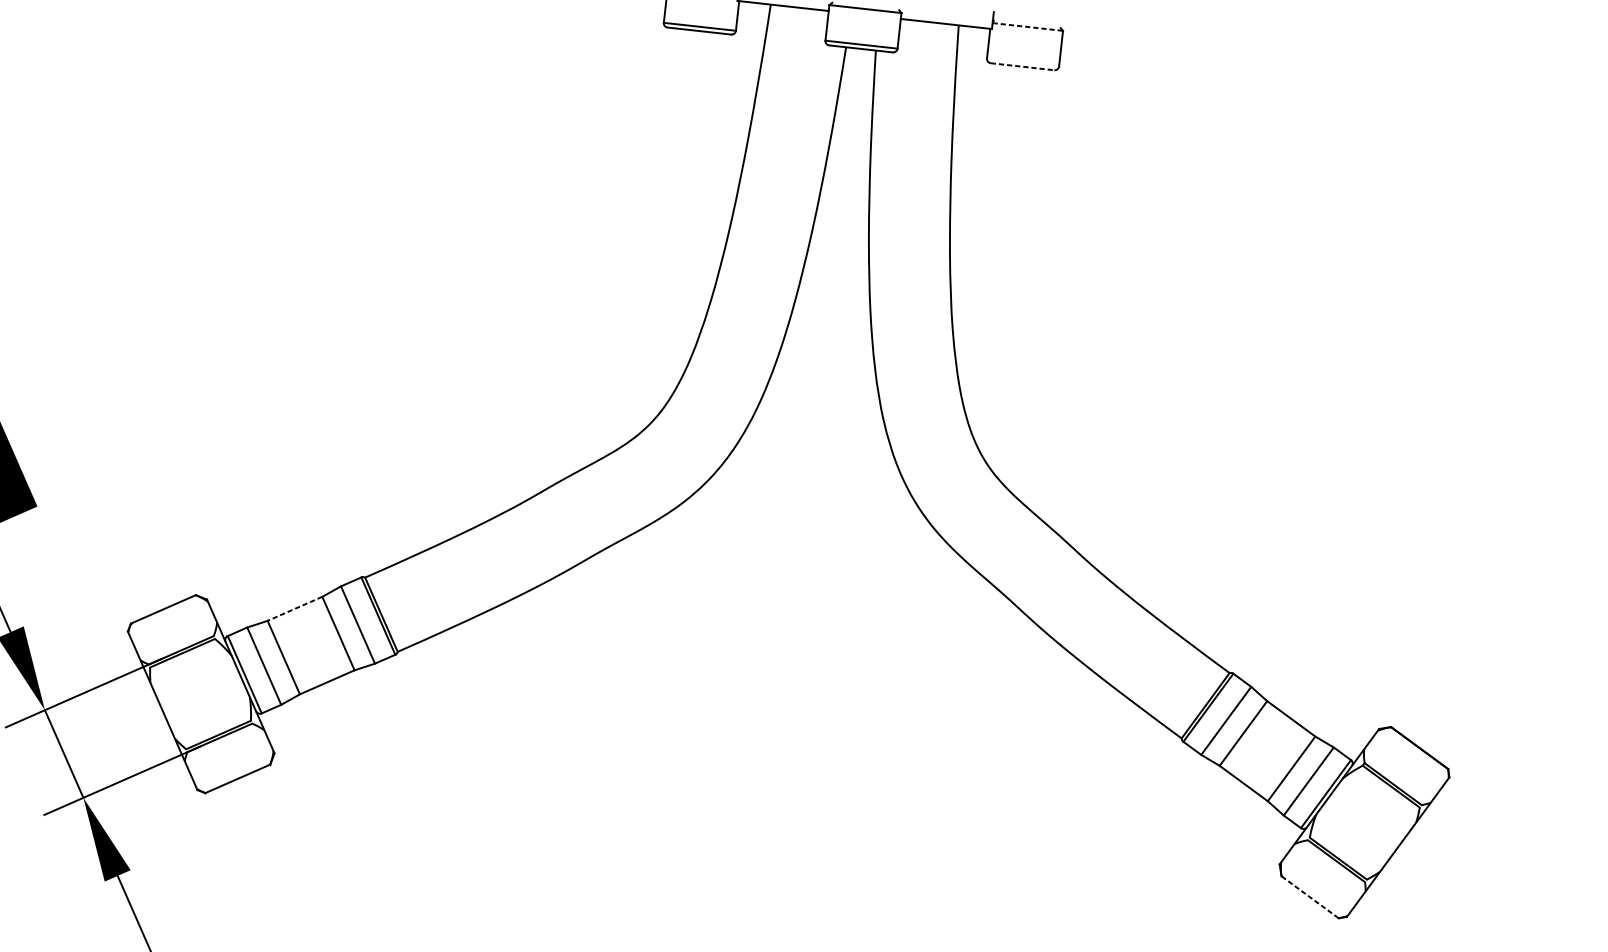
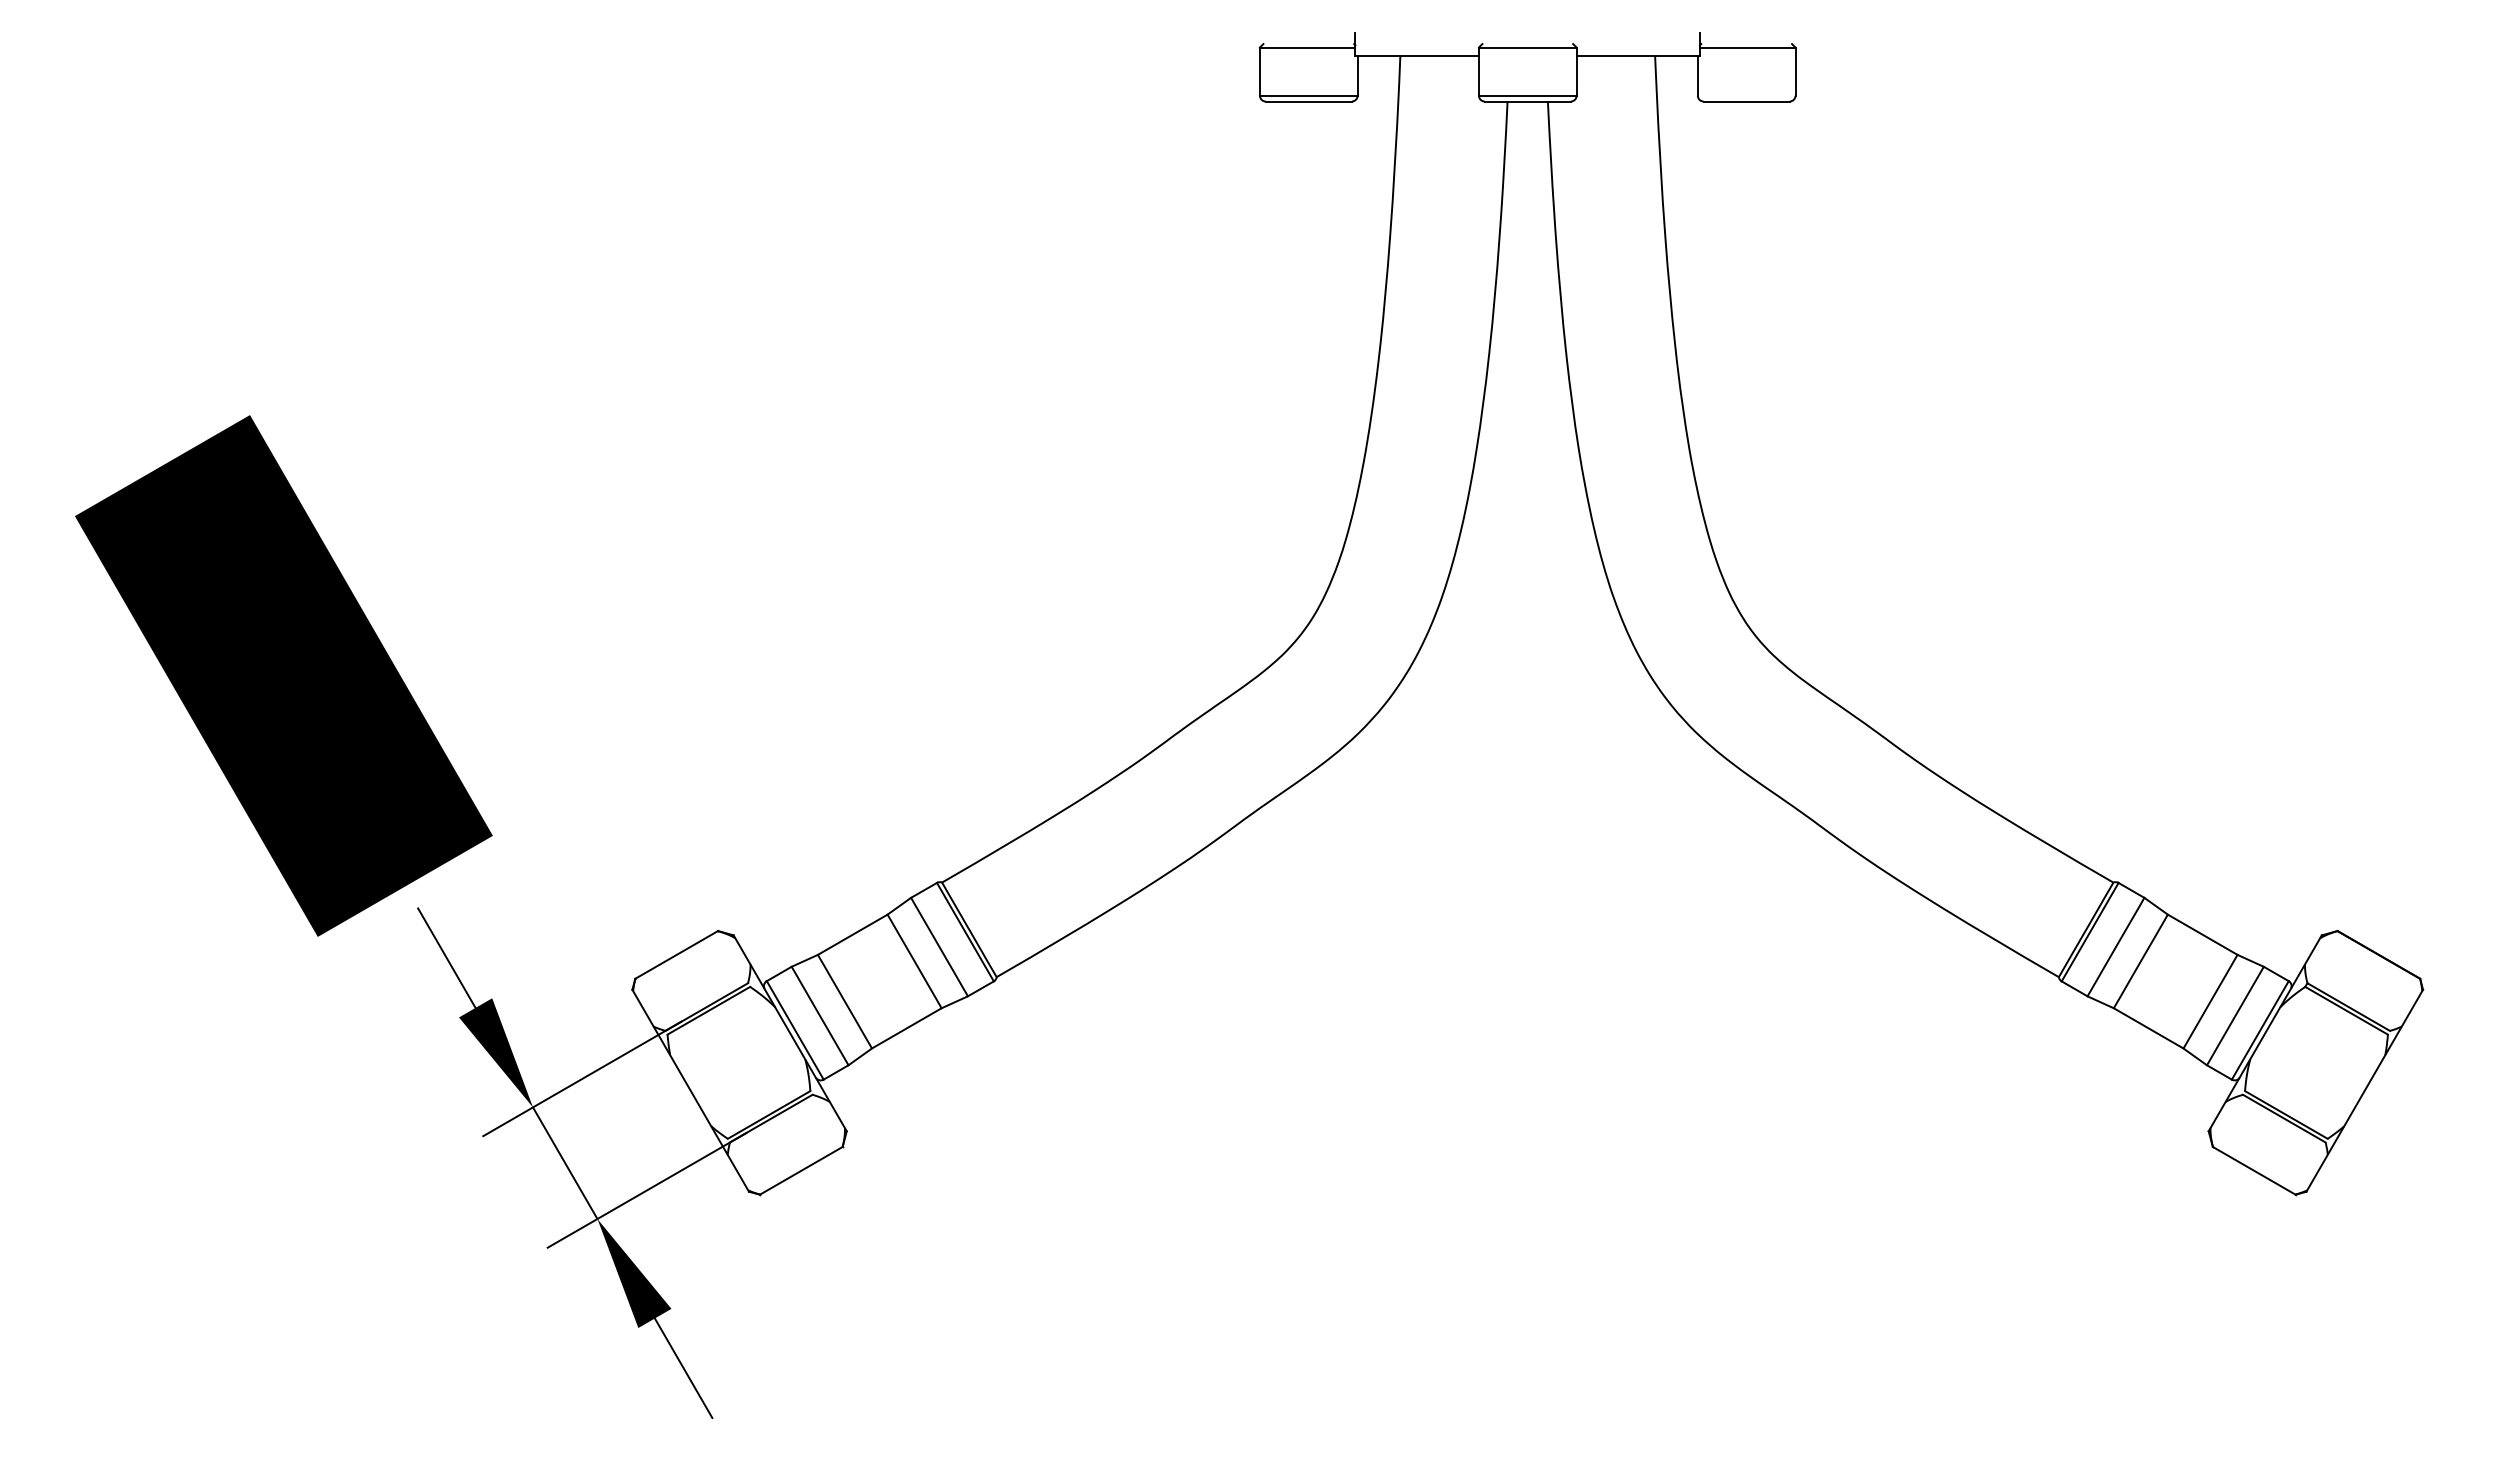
line: (1027, 26) -> (1747, 47), dashed -> solid
line: (1023, 66) -> (1747, 101), dashed -> solid
line: (294, 609) -> (852, 935), dashed -> solid
line: (1310, 897) -> (2254, 1170), dashed -> solid

